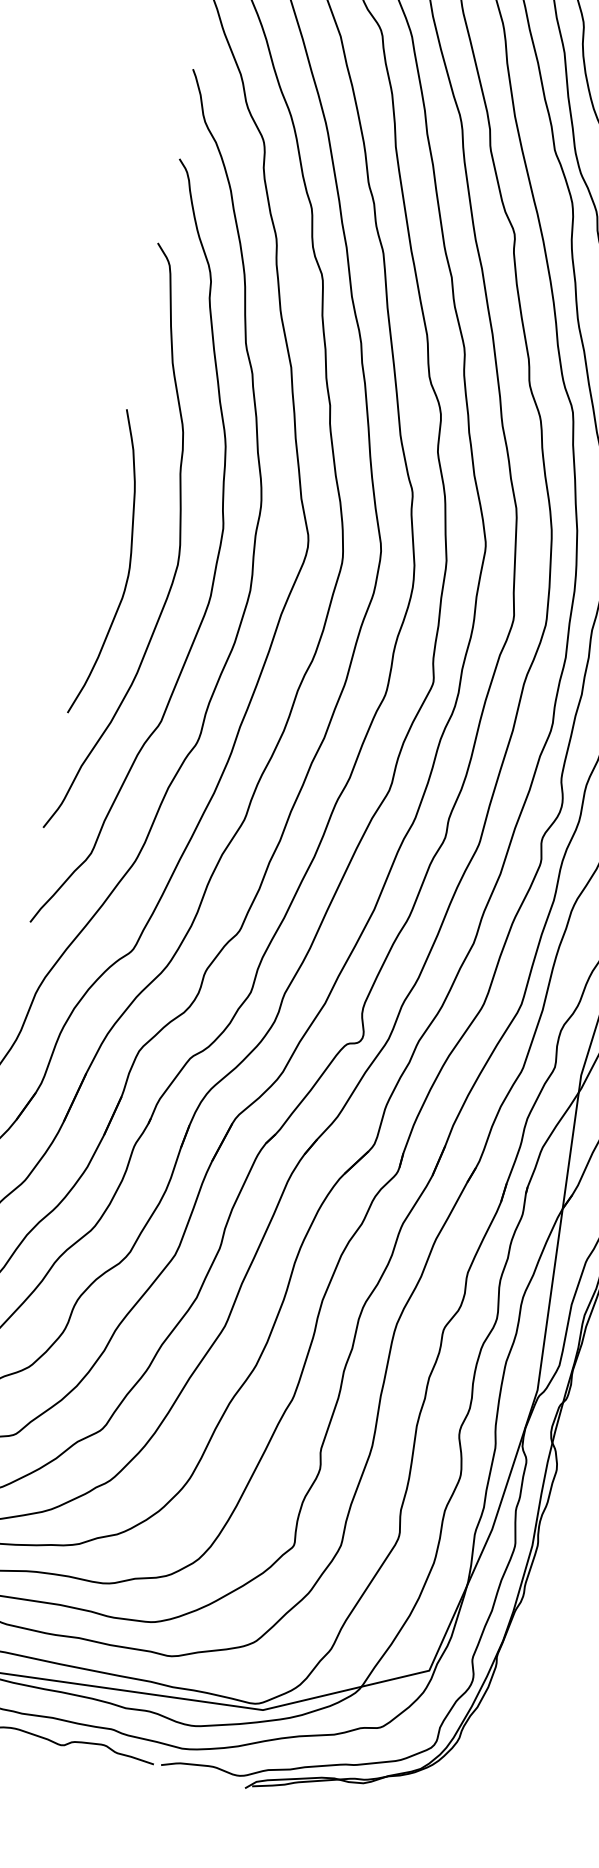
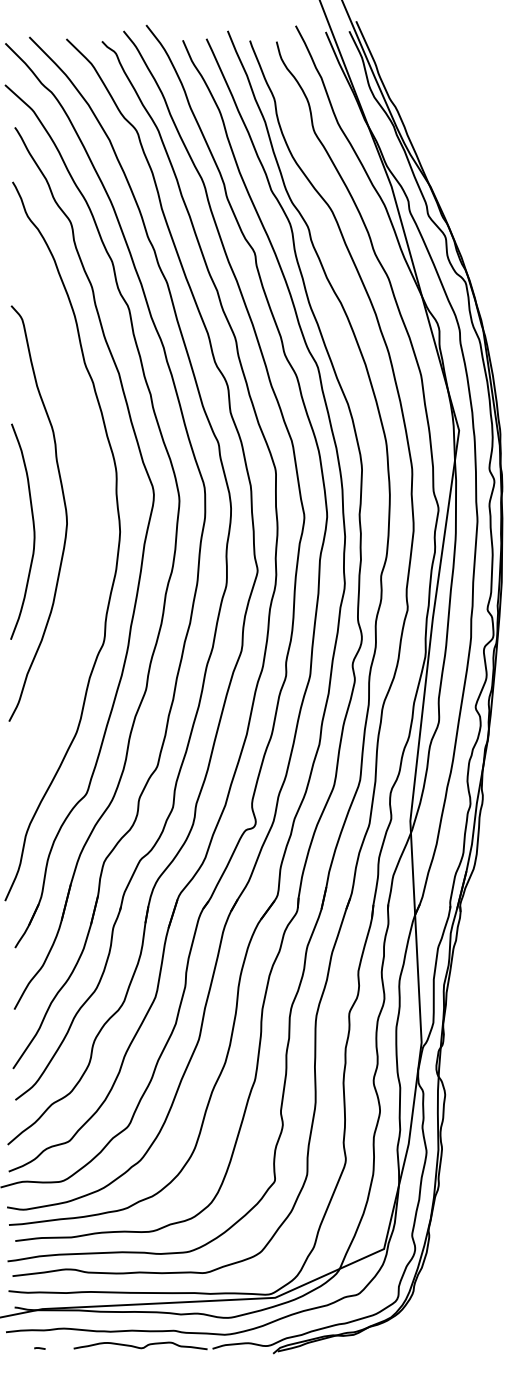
curve: (215, 561) -> (92, 516), removed

